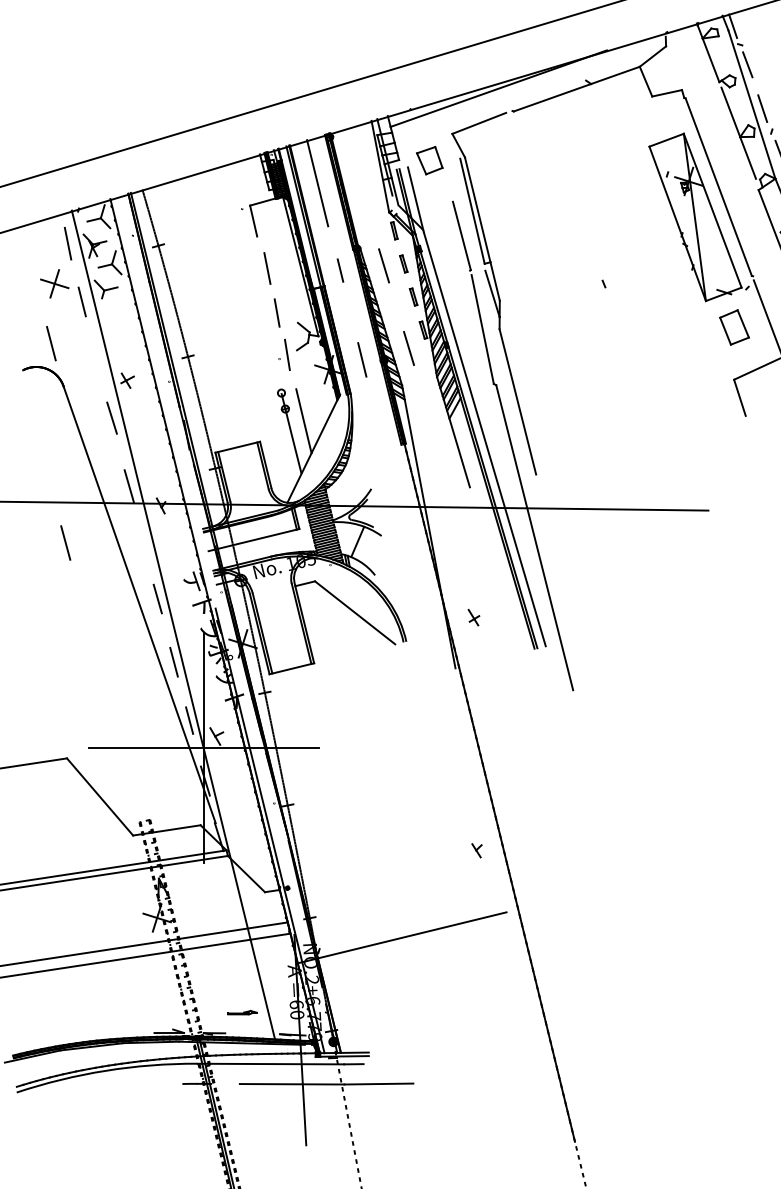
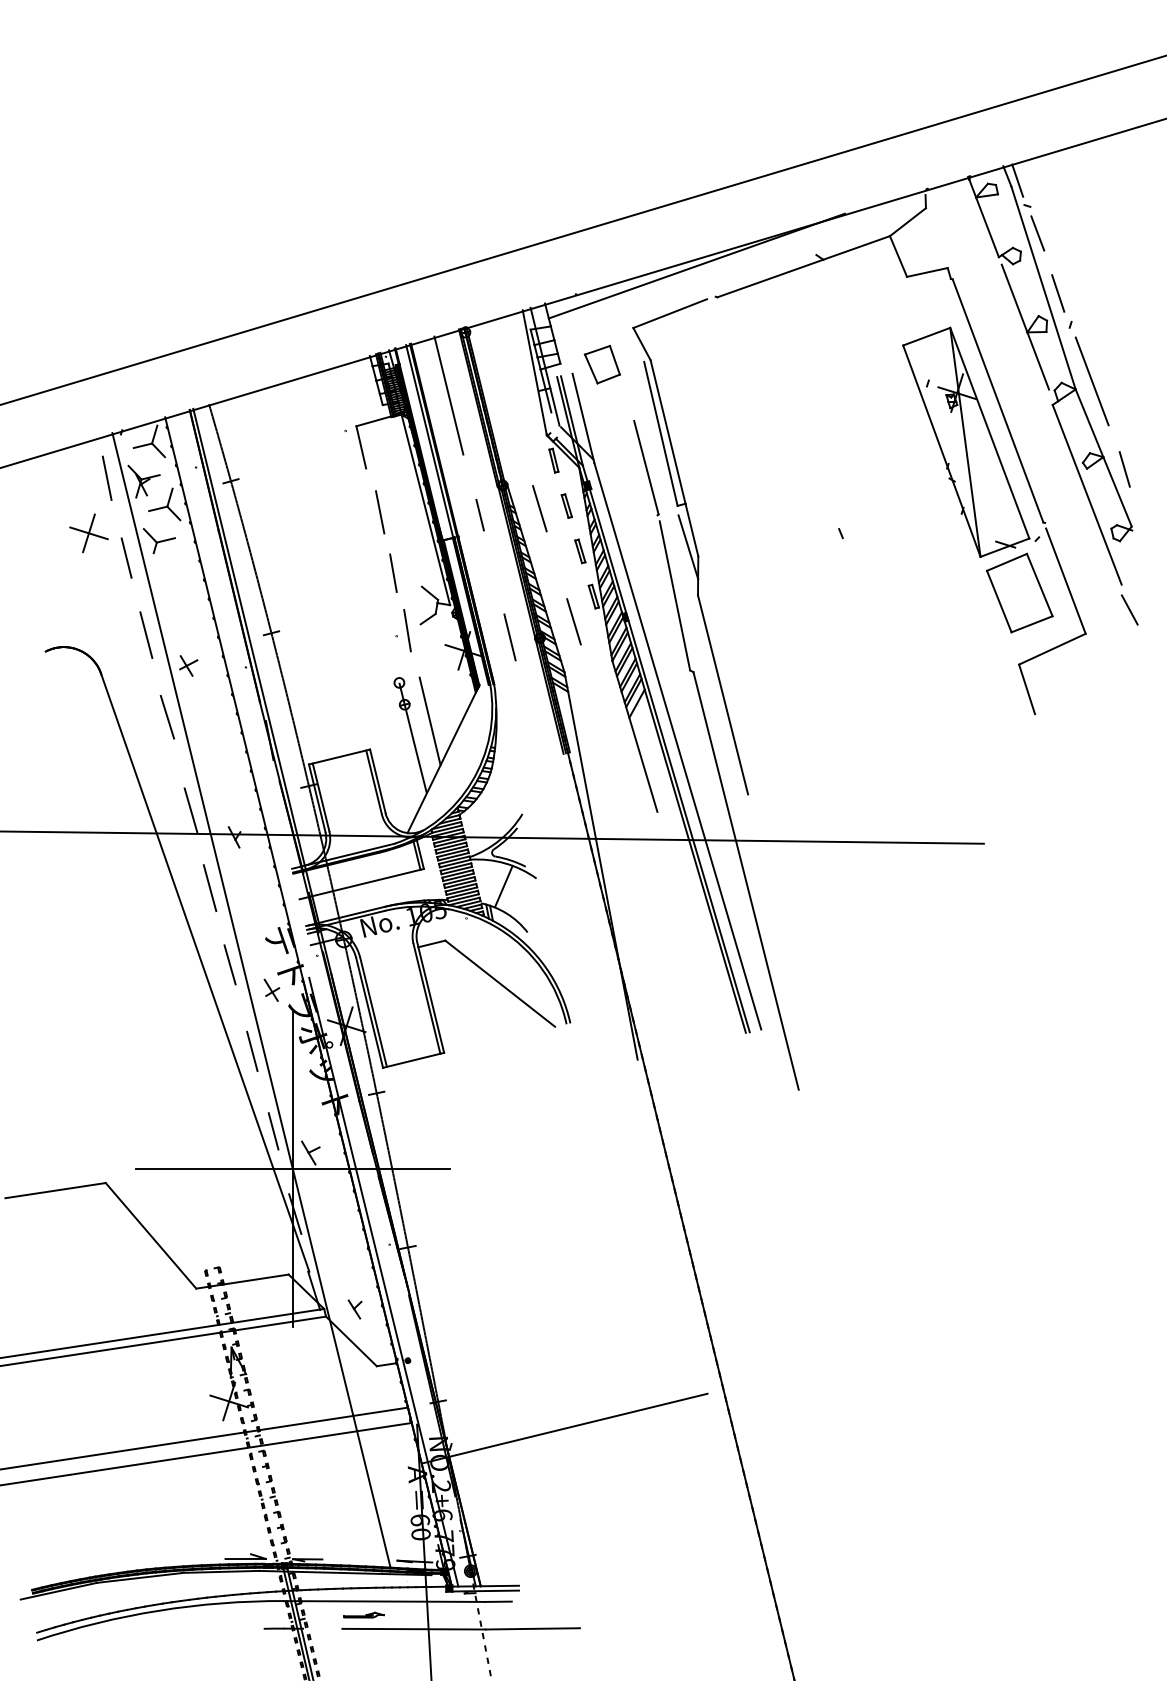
part: (734, 327) -> (1019, 592), size x1.67
line: (51, 343) -> (146, 634), moved
line: (65, 542) -> (209, 887), moved
part: (473, 617) -> (271, 989), moved
part: (476, 850) -> (354, 1309), moved
part: (242, 1012) -> (363, 1614), moved

